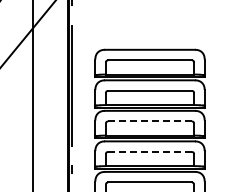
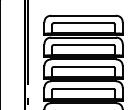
line: (150, 121) -> (83, 67), dashed -> solid
line: (150, 151) -> (83, 88), dashed -> solid

